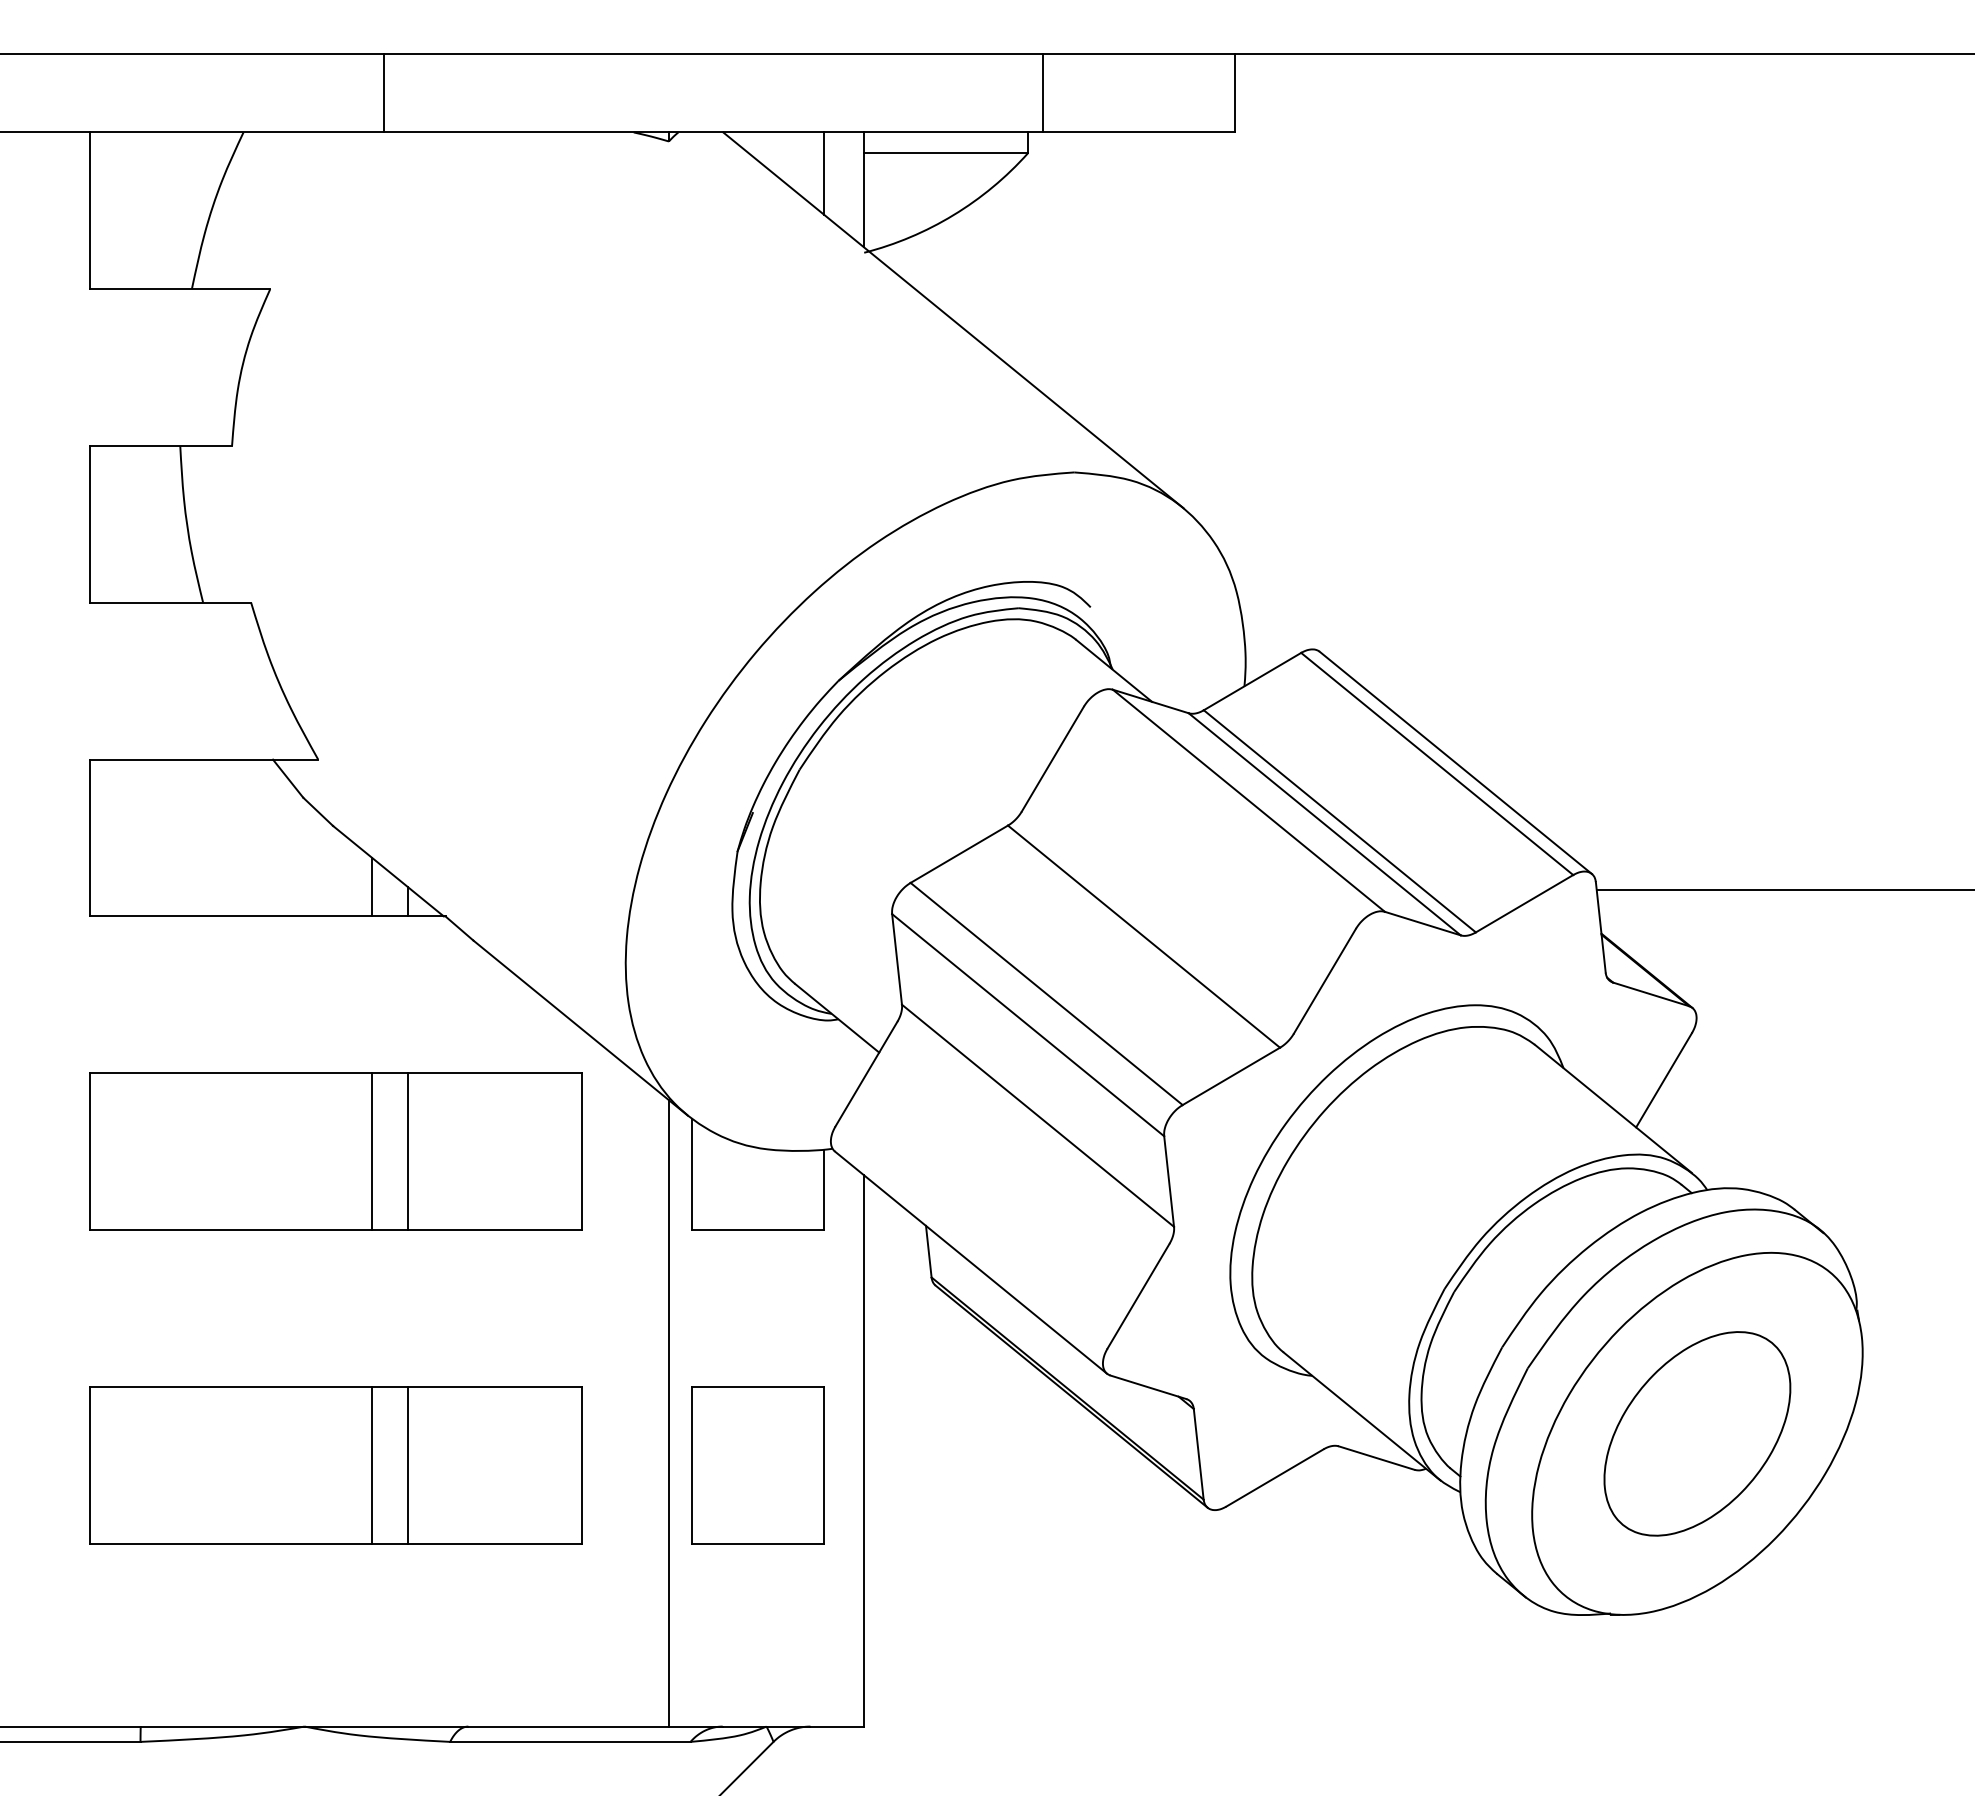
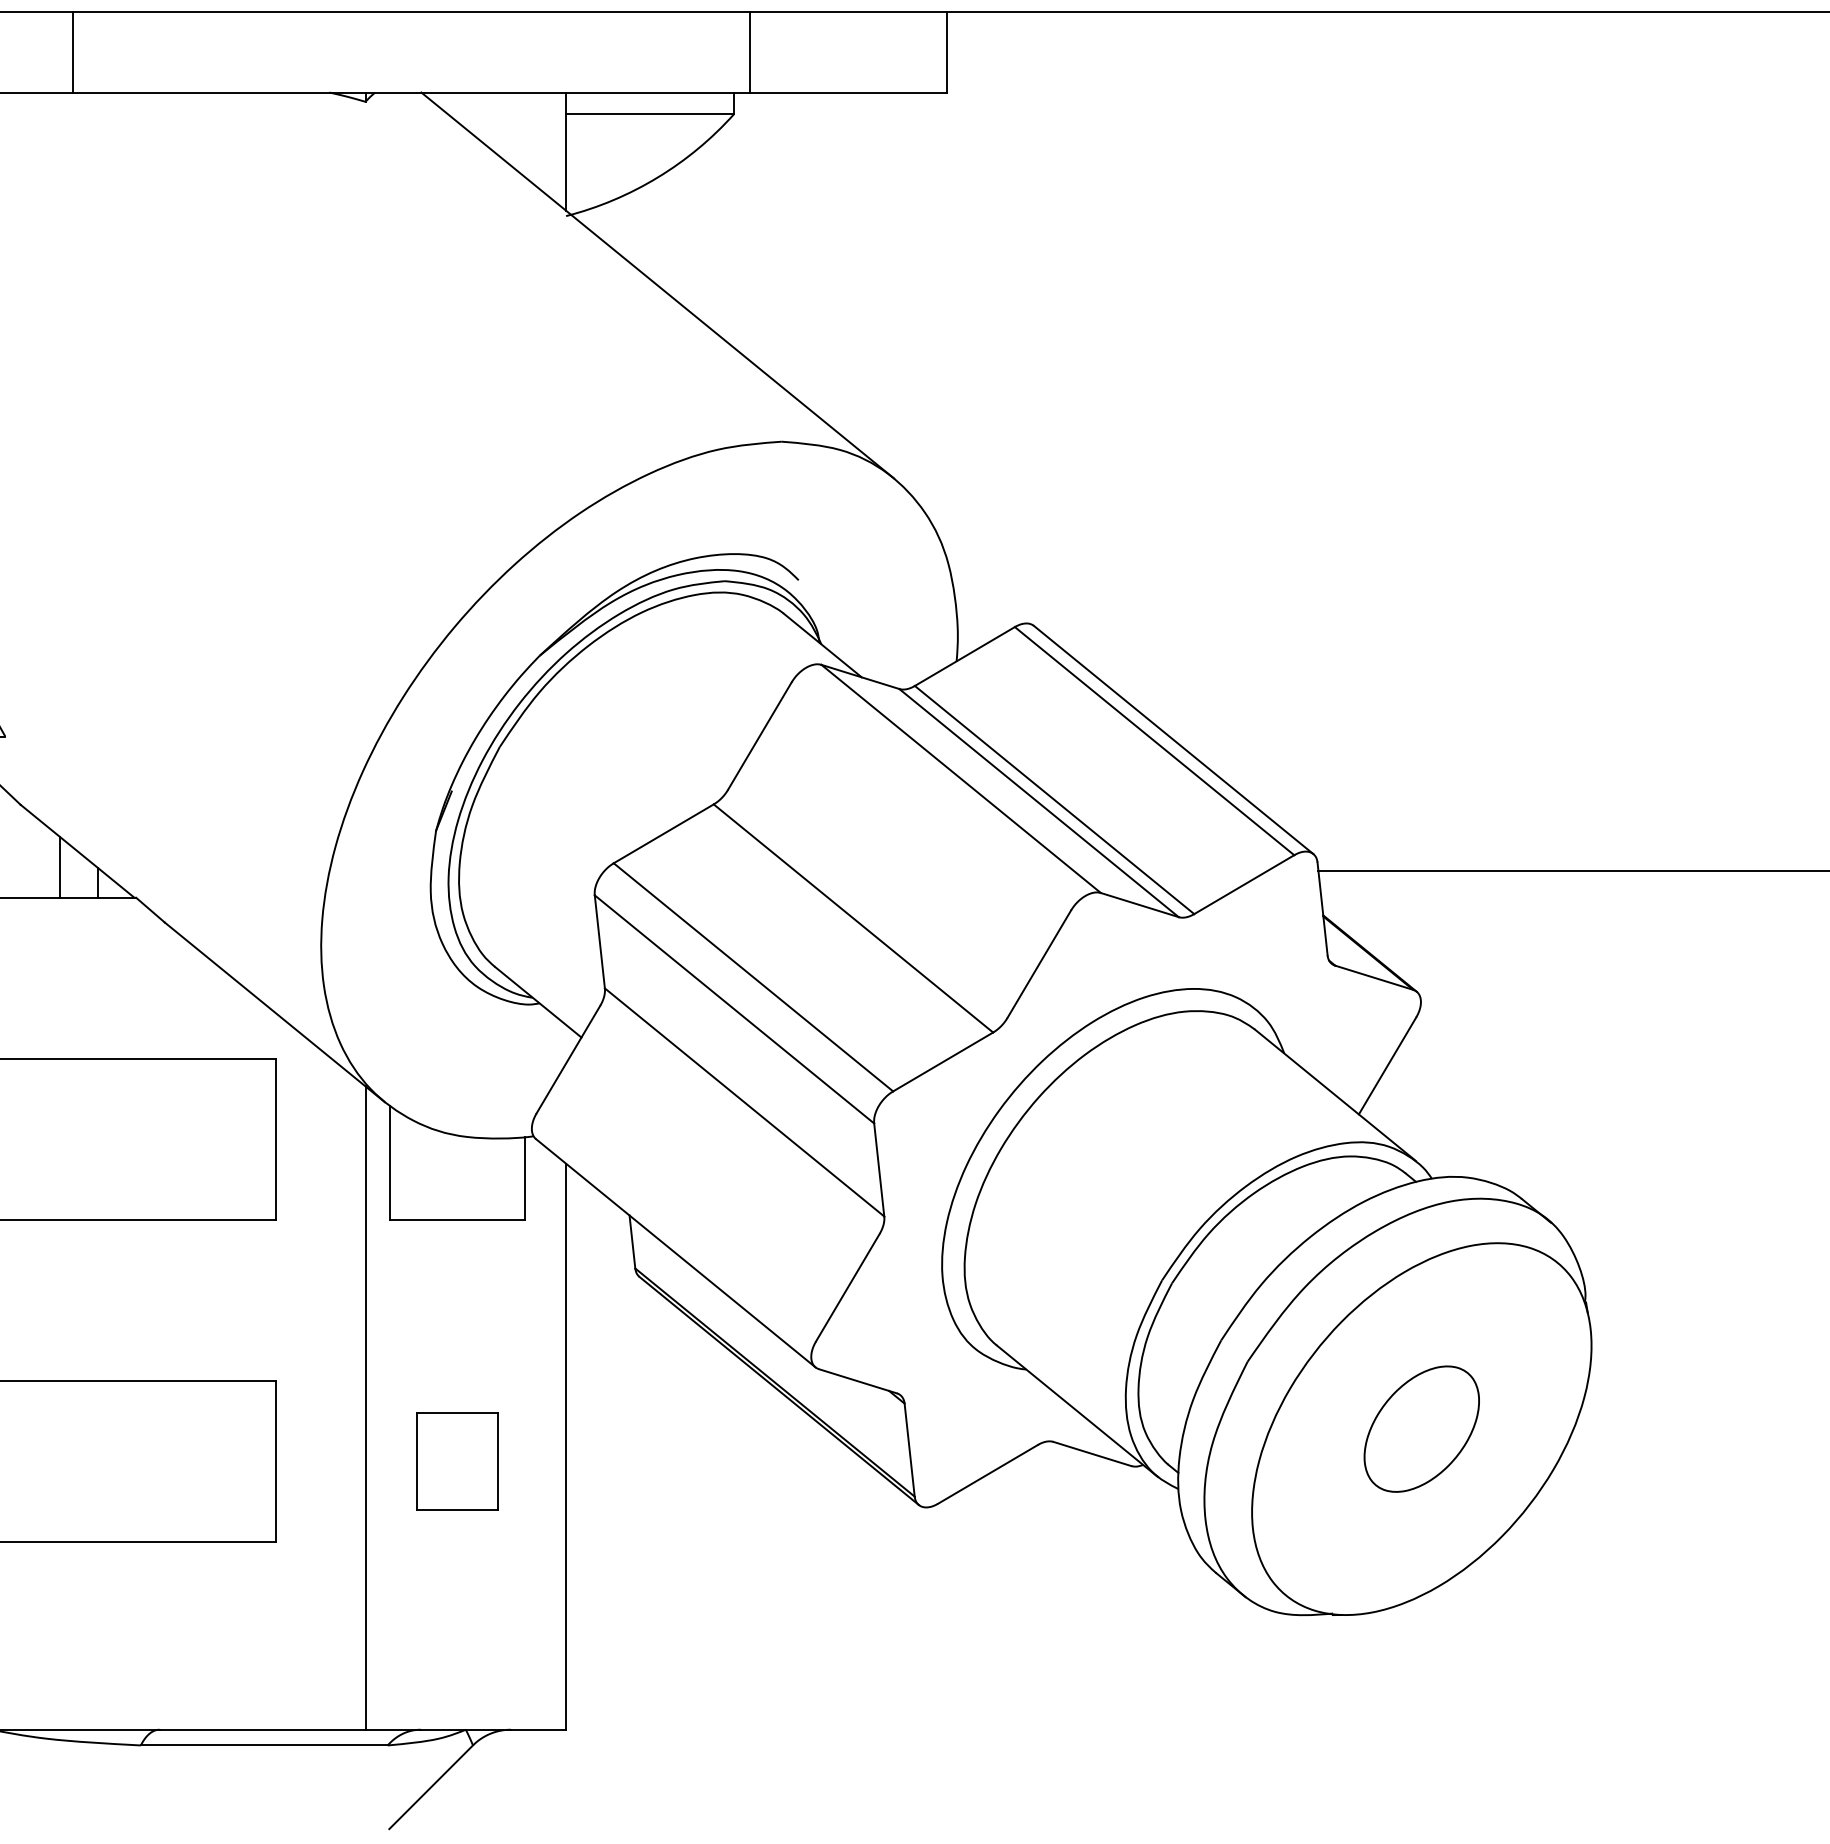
line: (824, 173) -> (525, 134), removed
line: (371, 1151) -> (60, 1139), removed
line: (408, 1151) -> (98, 1139), removed
part: (1697, 1433) -> (1421, 1428), size x0.6
line: (371, 1464) -> (60, 1460), removed
line: (408, 1464) -> (98, 1460), removed
part: (757, 1465) -> (456, 1461), size x0.6

